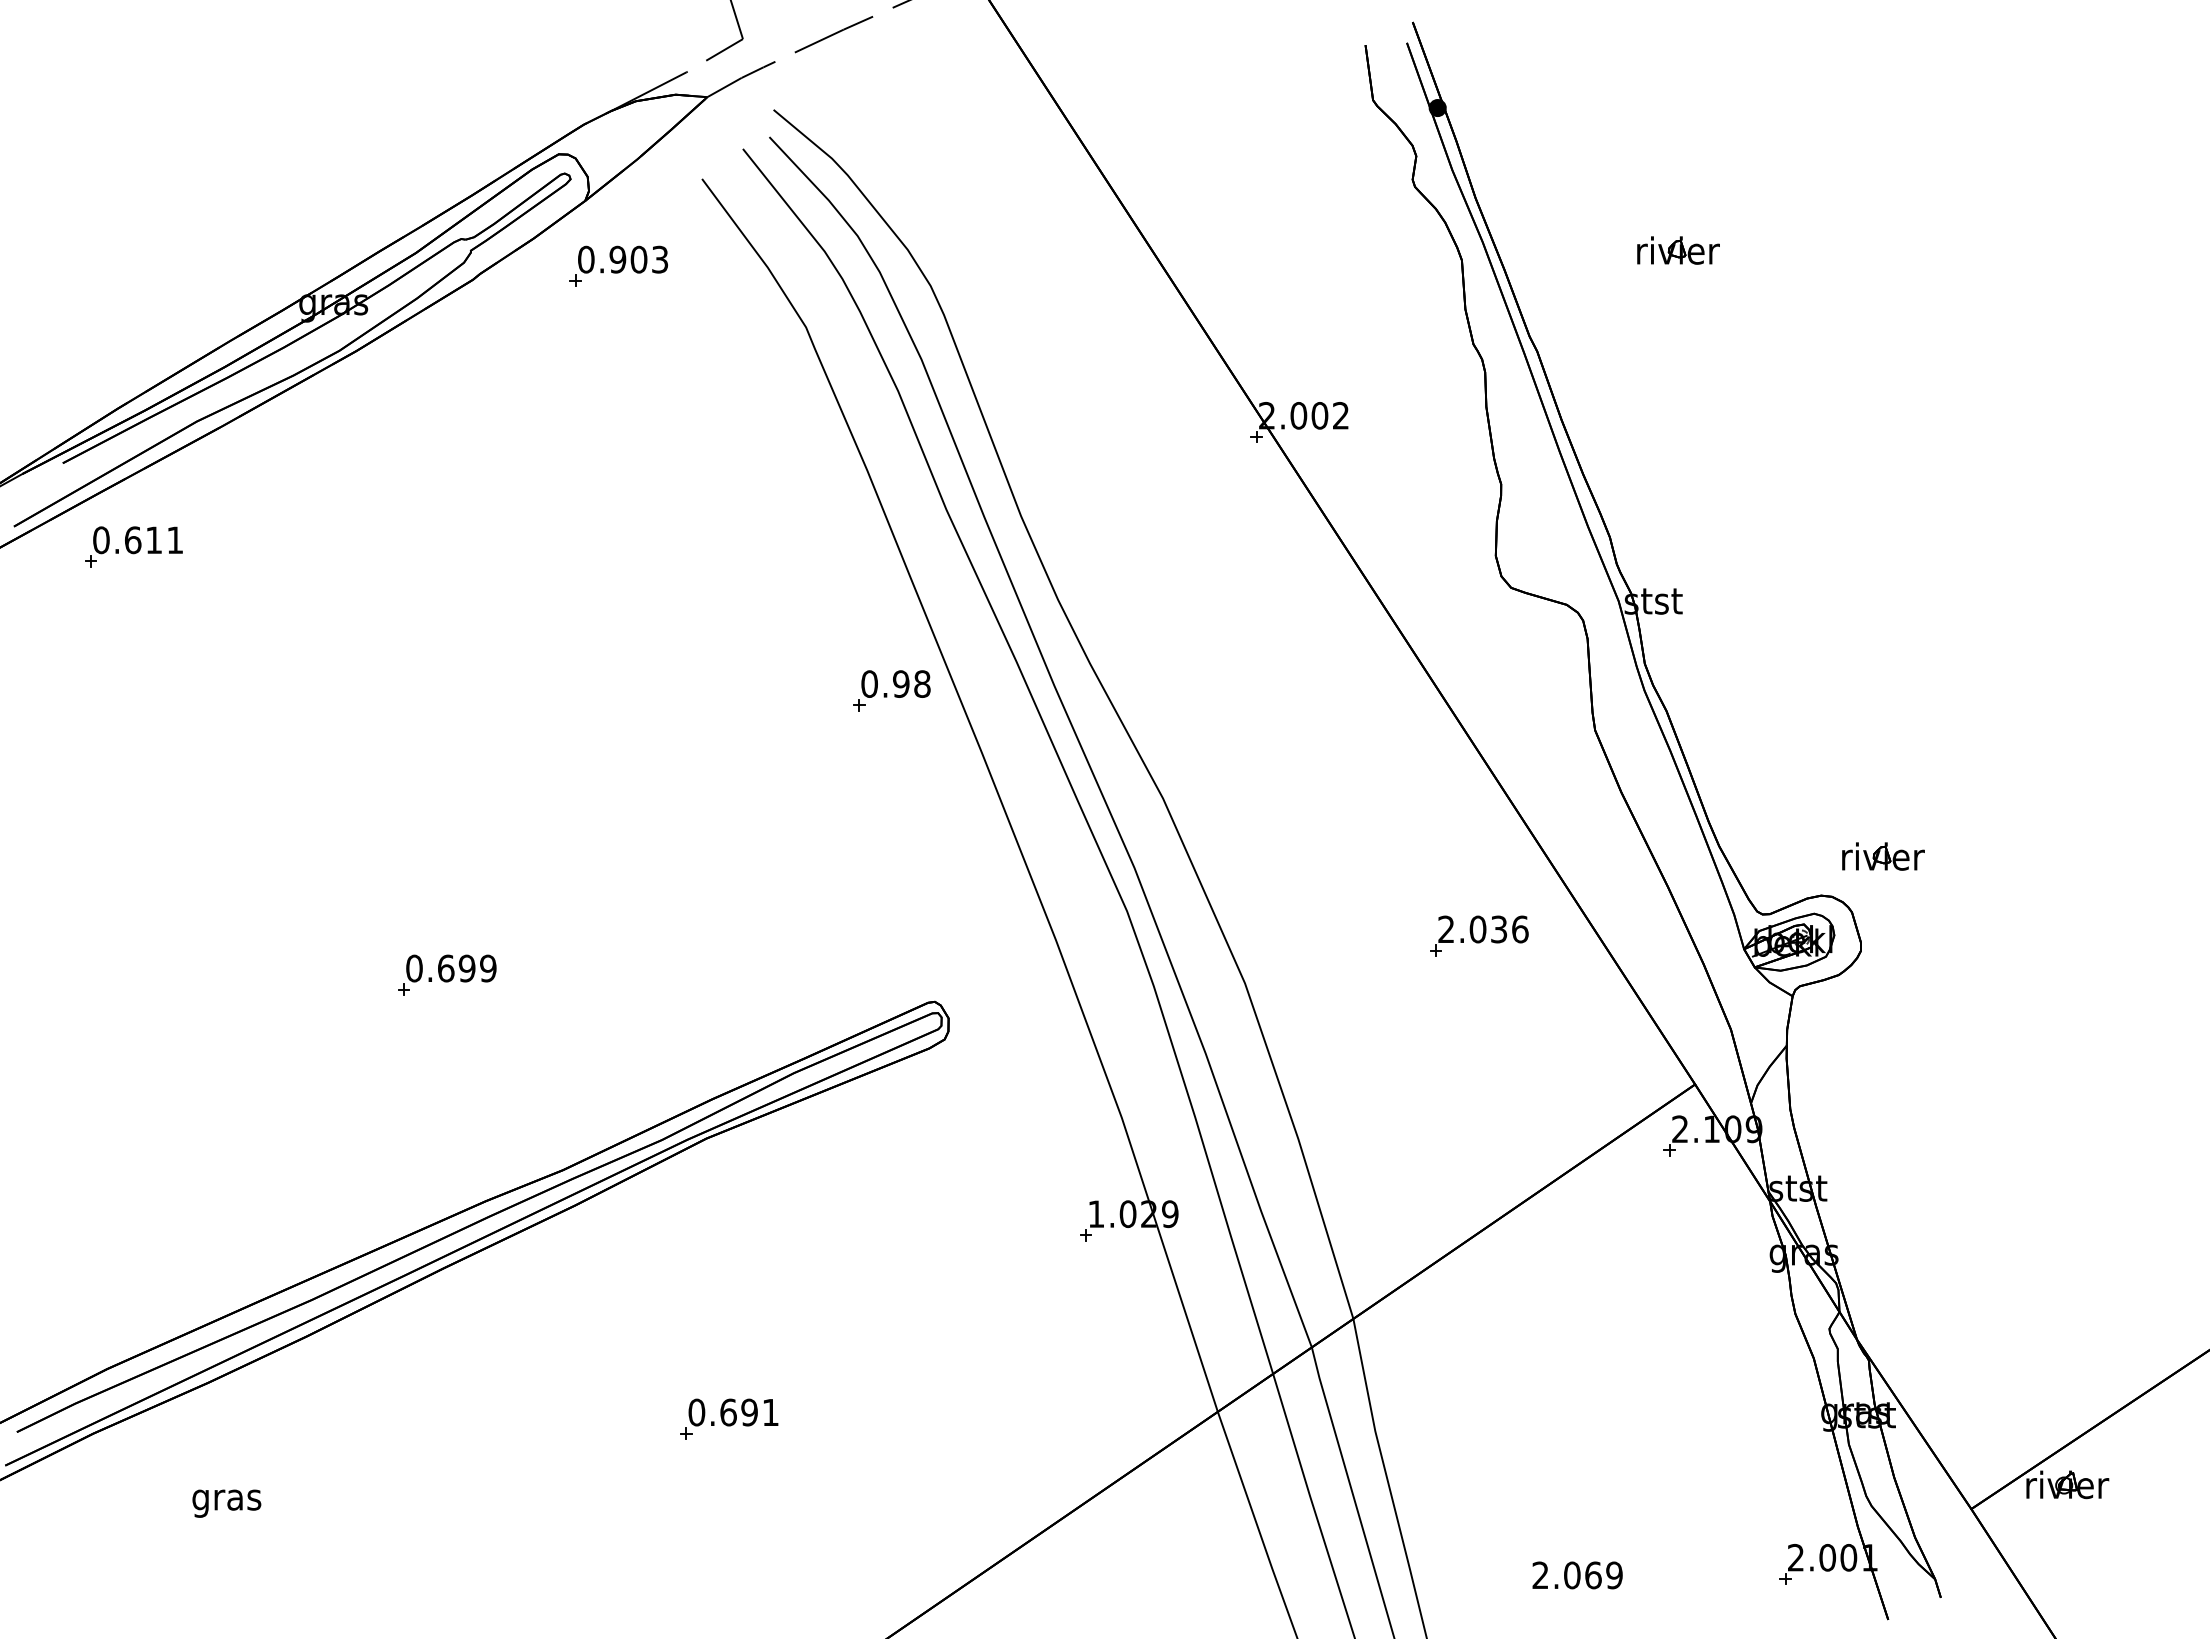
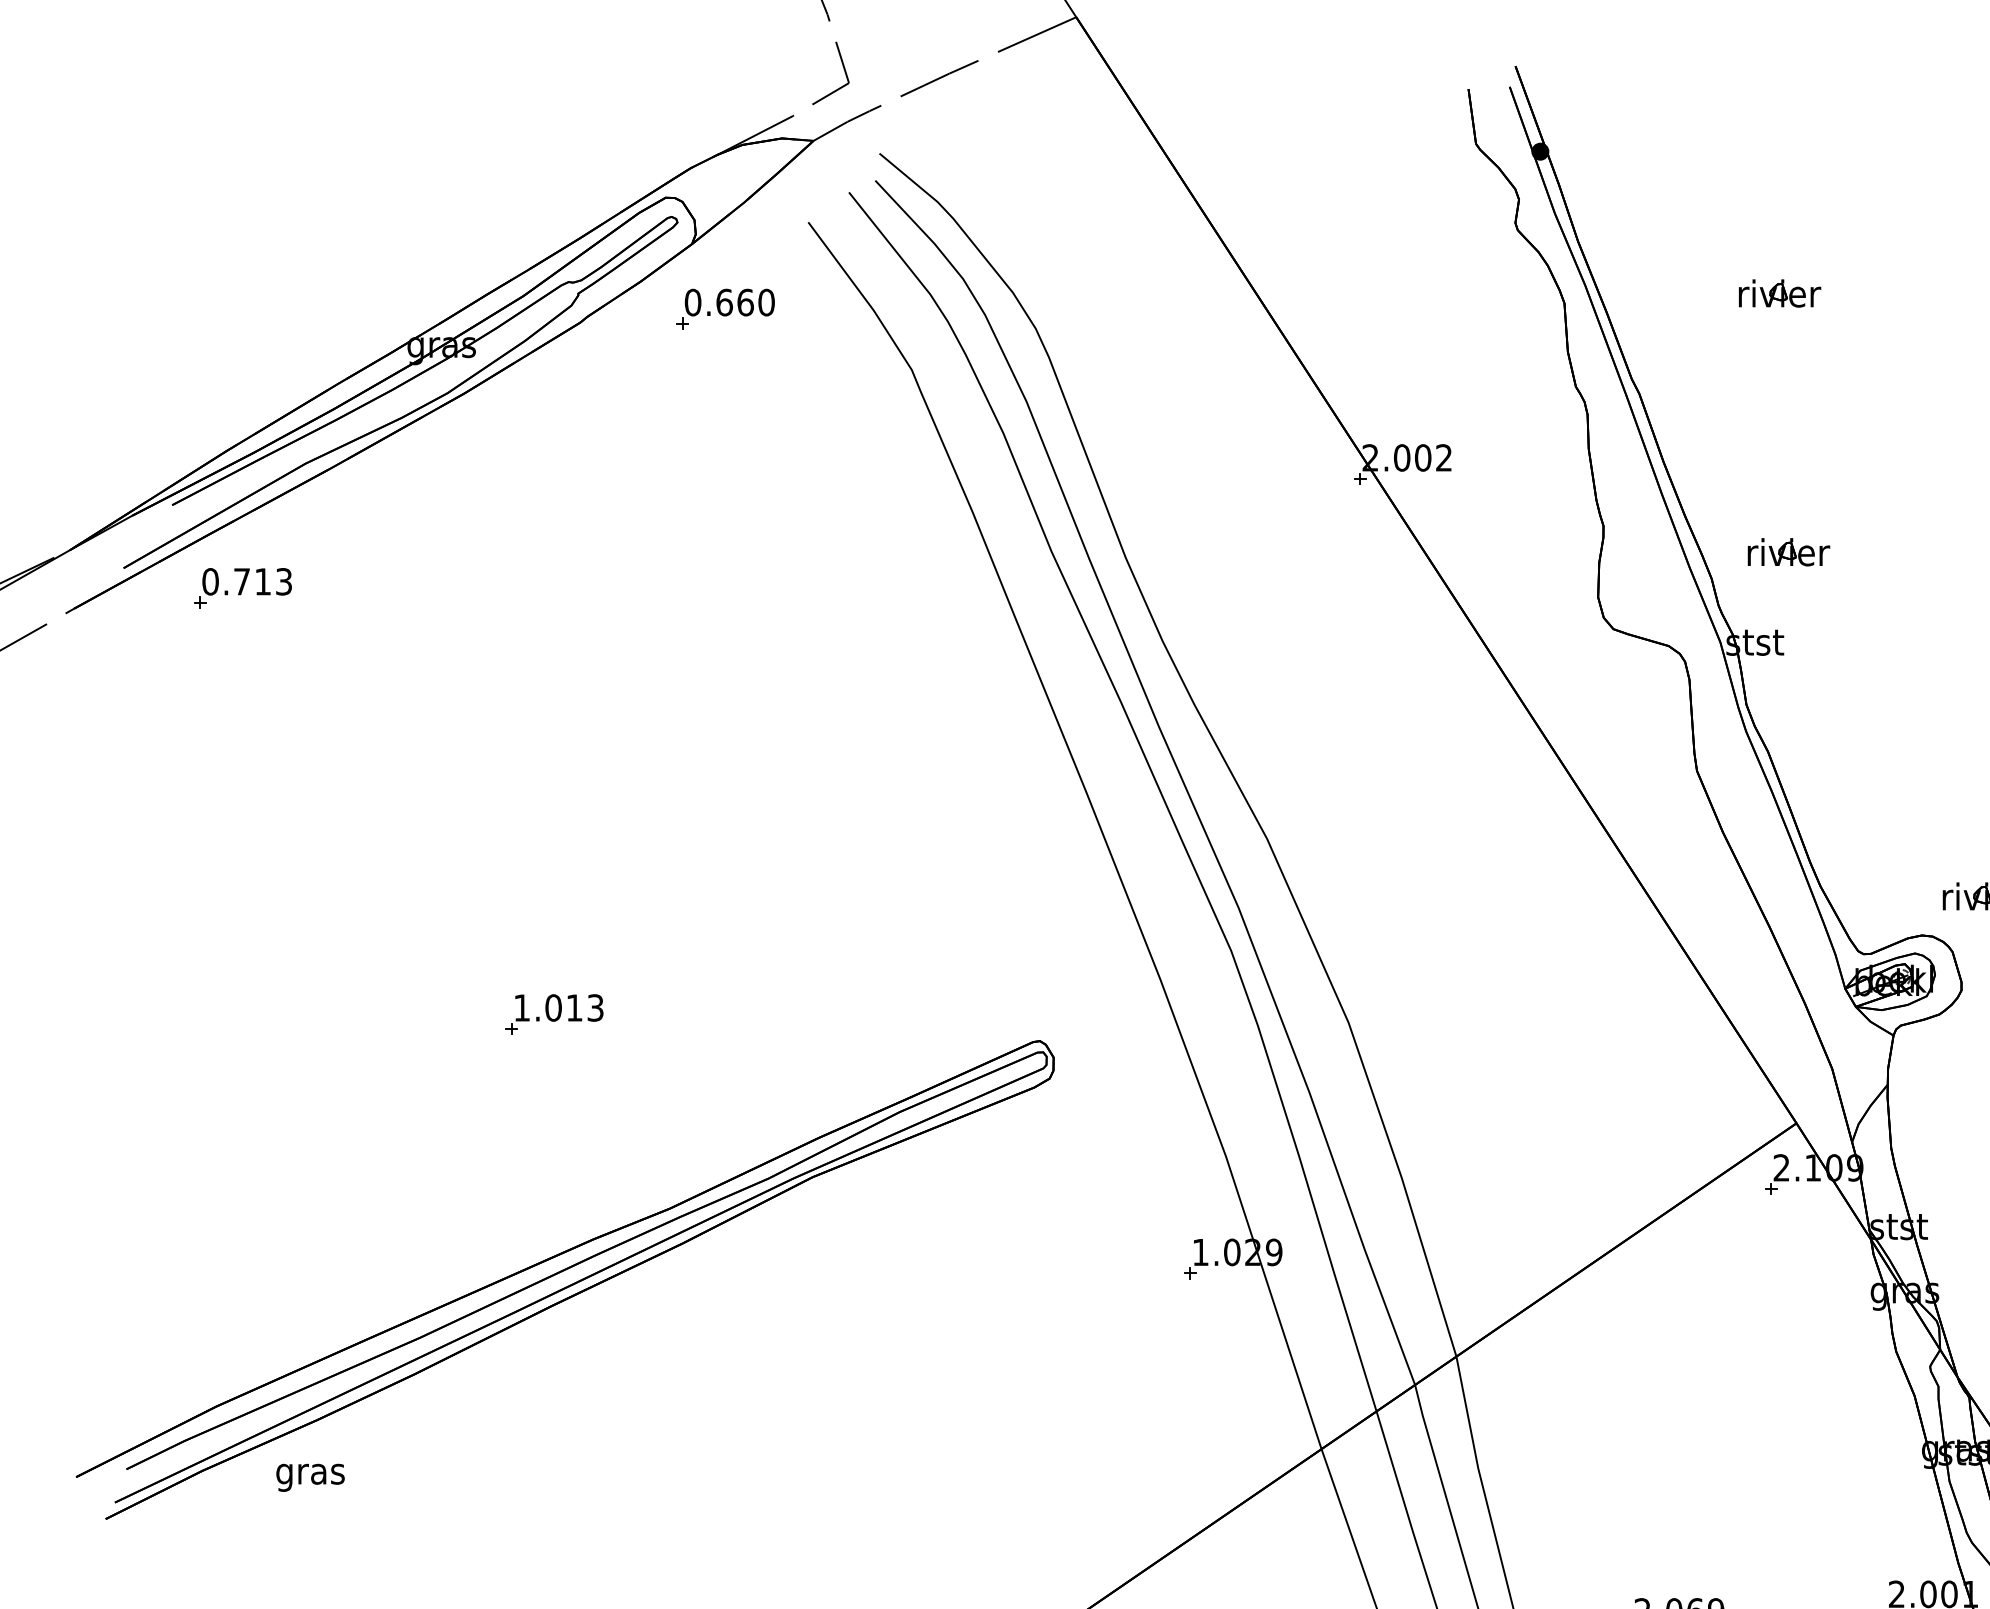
text: (638, 259) -> (745, 302), 0.903 -> 0.660
part: (1687, 510) -> (1788, 552), added
text: (154, 540) -> (263, 582), 0.611 -> 0.713
part: (891, 690) -> (996, 731), removed
part: (1479, 935) -> (1581, 975), removed
text: (451, 968) -> (558, 1007), 0.699 -> 1.013
part: (729, 1418) -> (835, 1455), removed
text: (226, 1503) -> (310, 1477), moved

